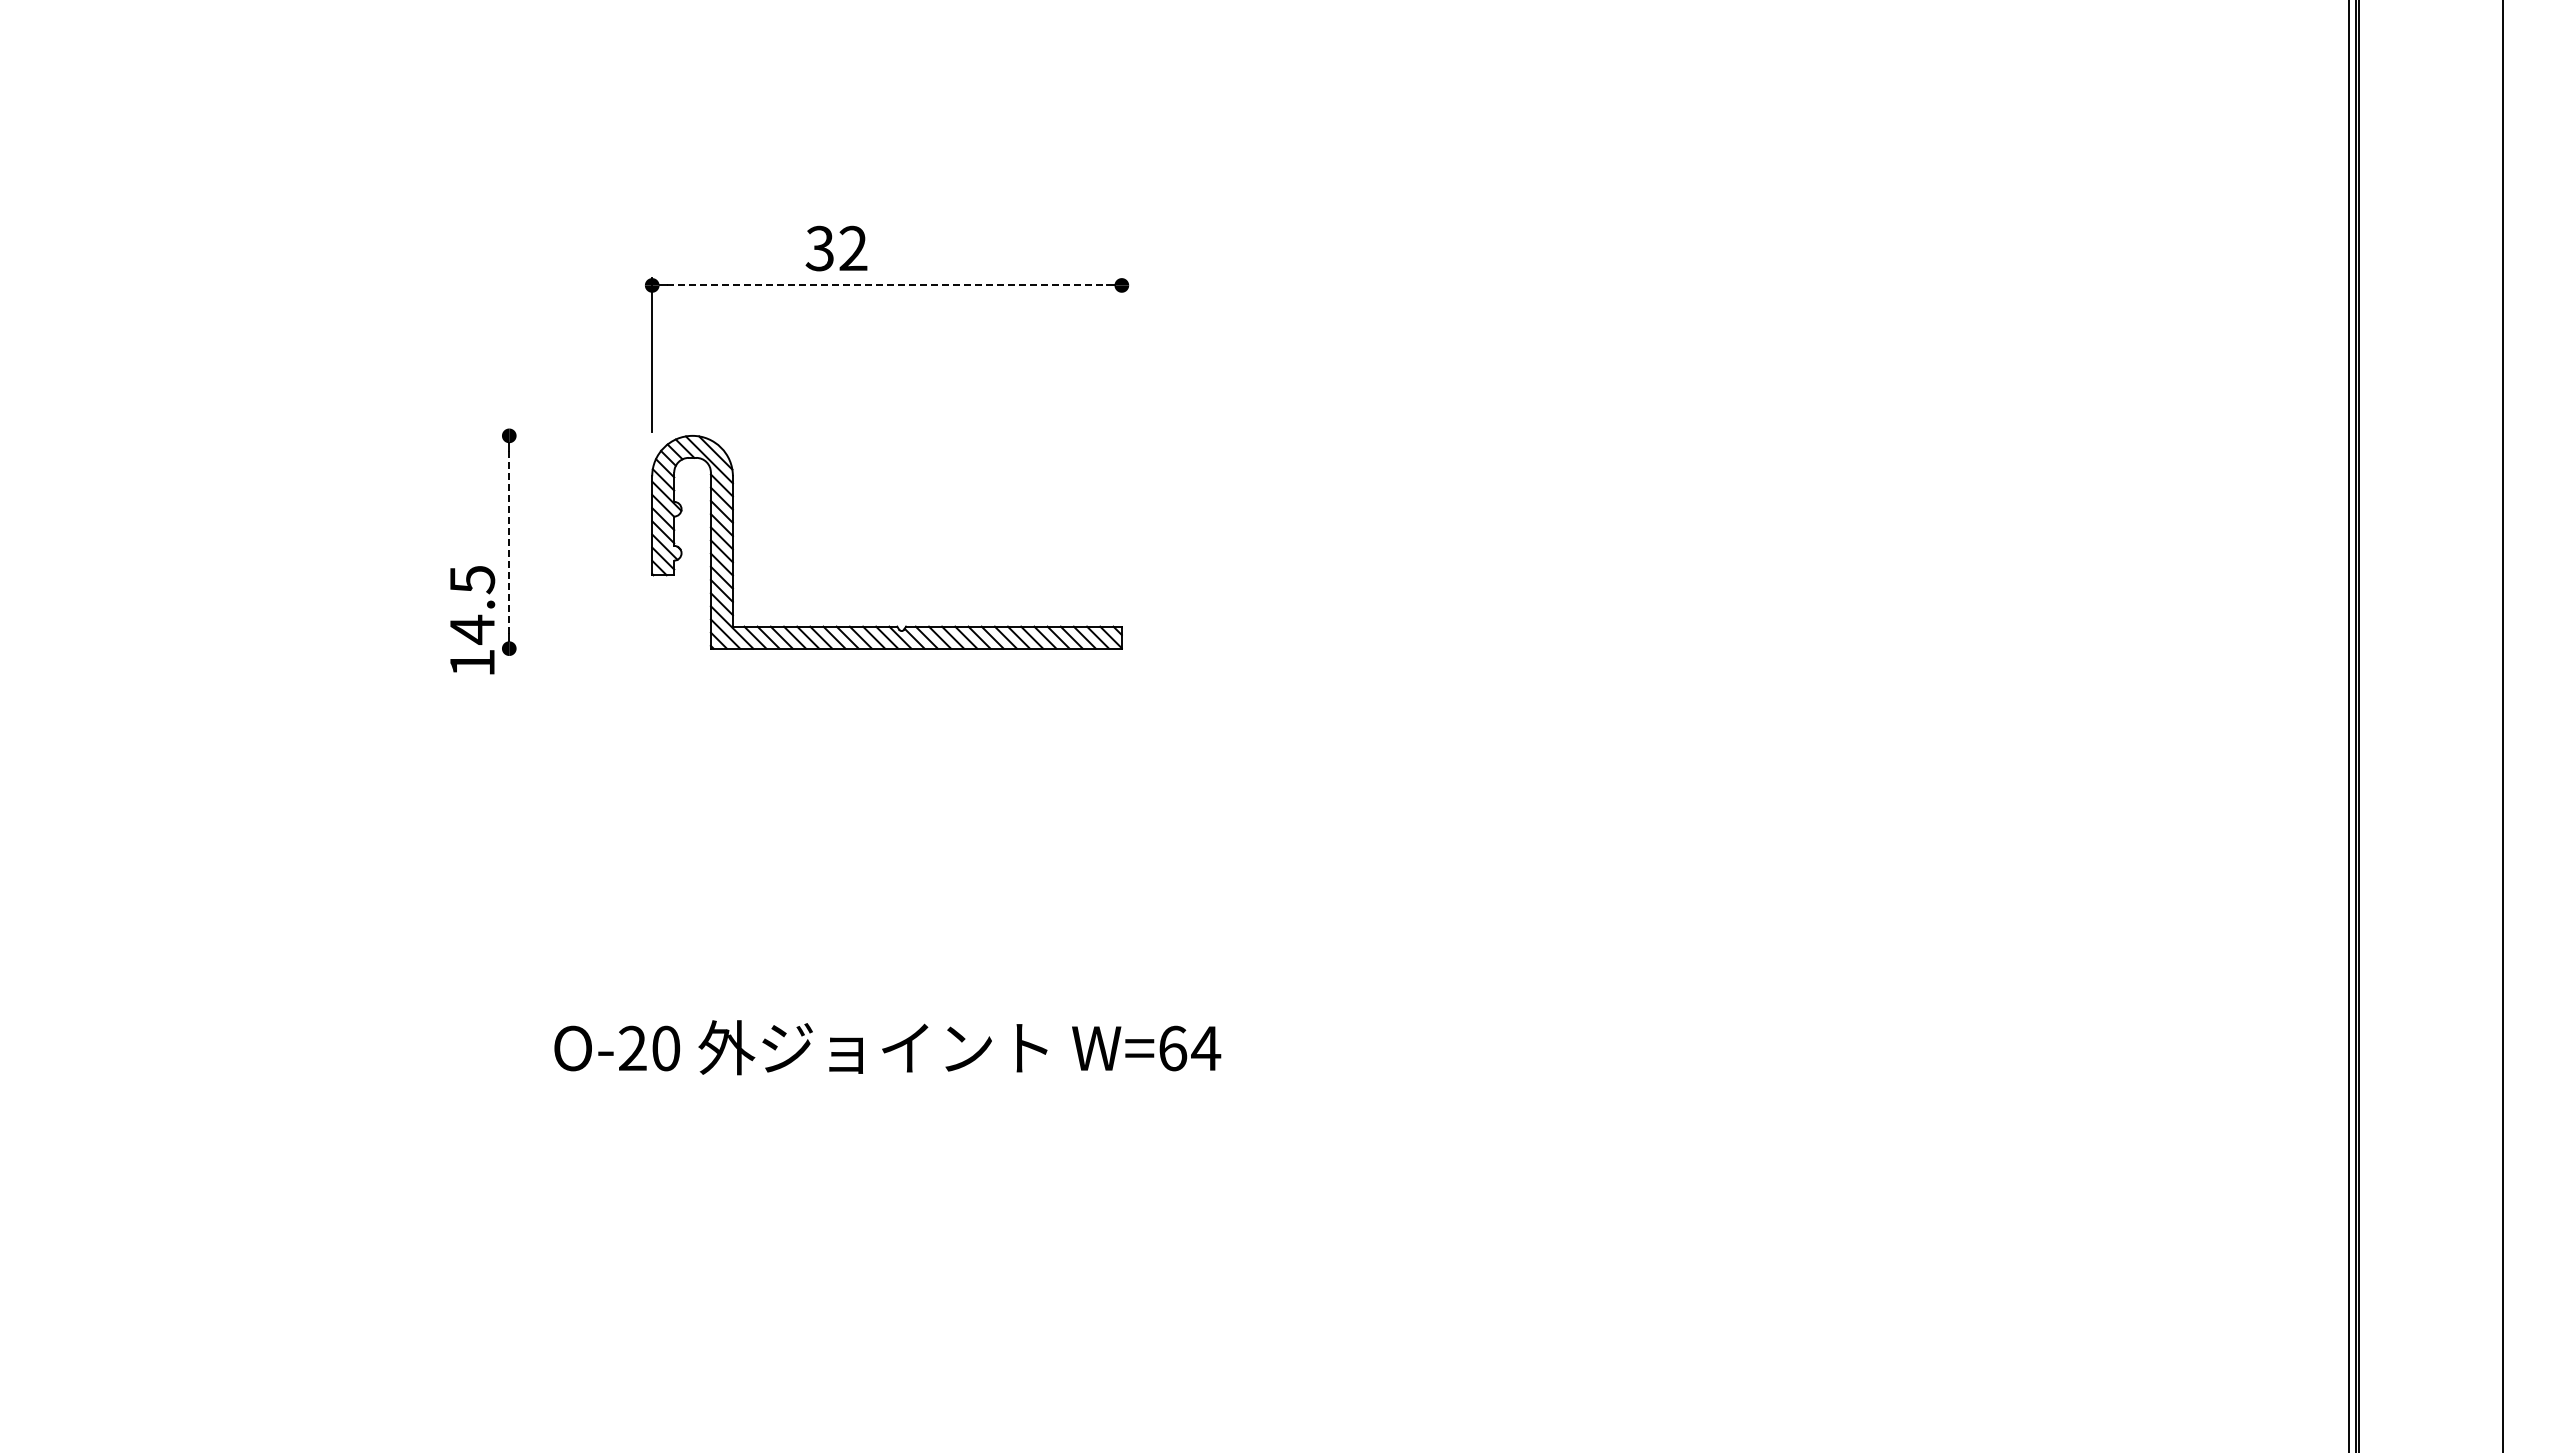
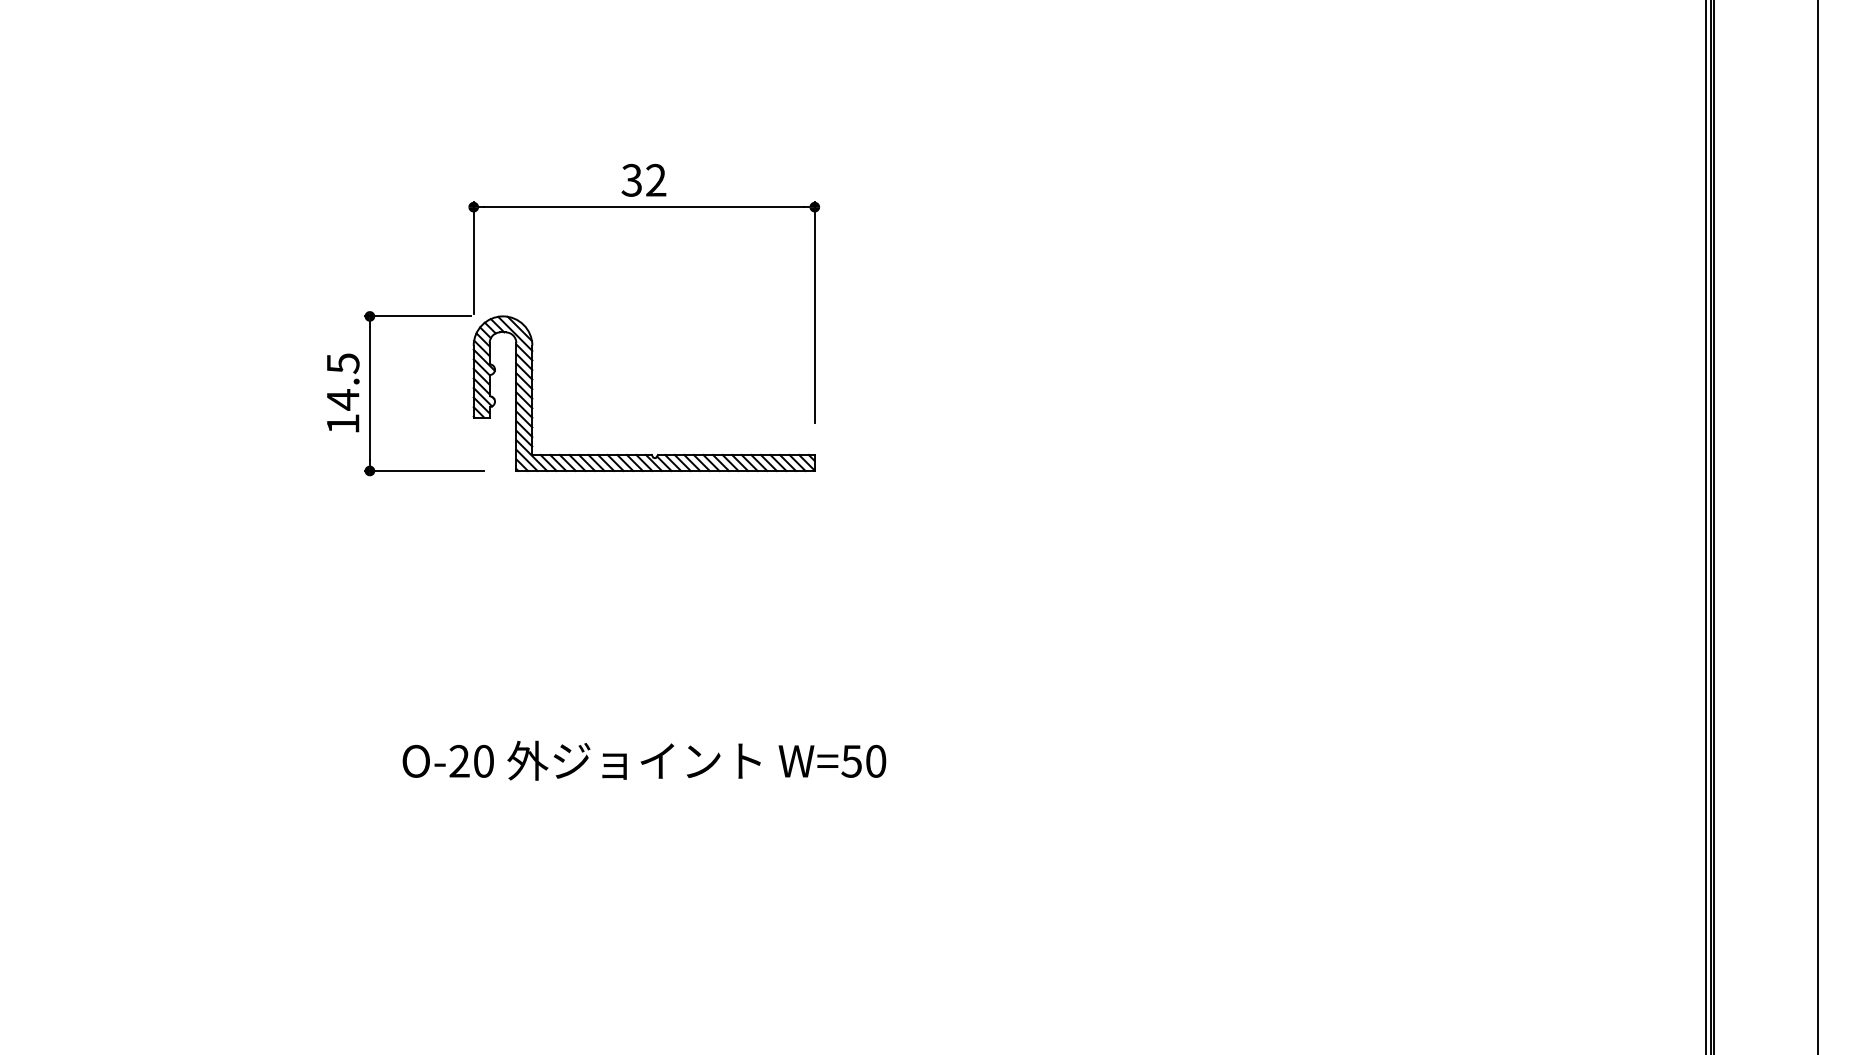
text: (836, 248) -> (643, 180), moved
line: (887, 285) -> (644, 207), dashed -> solid
line: (1121, 430) -> (814, 312), added
line: (574, 435) -> (417, 316), added
line: (509, 542) -> (370, 393), dashed -> solid
text: (472, 620) -> (343, 393), moved
line: (583, 648) -> (423, 470), added
text: (1189, 1048) -> (863, 761), W=64 -> W=50

